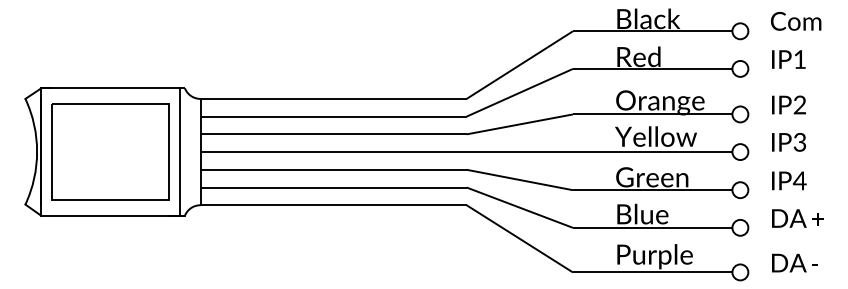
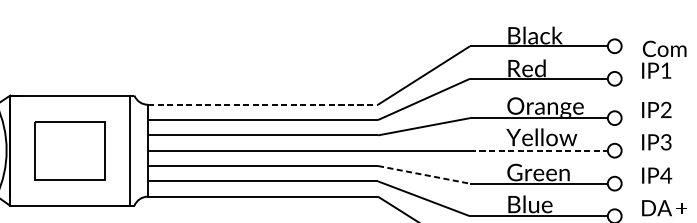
text: (796, 21) -> (665, 49), moved
line: (333, 98) -> (262, 104), solid -> dashed
part: (110, 151) -> (70, 150), size x0.7
line: (652, 152) -> (538, 151), solid -> dashed
line: (520, 180) -> (424, 175), solid -> dashed

